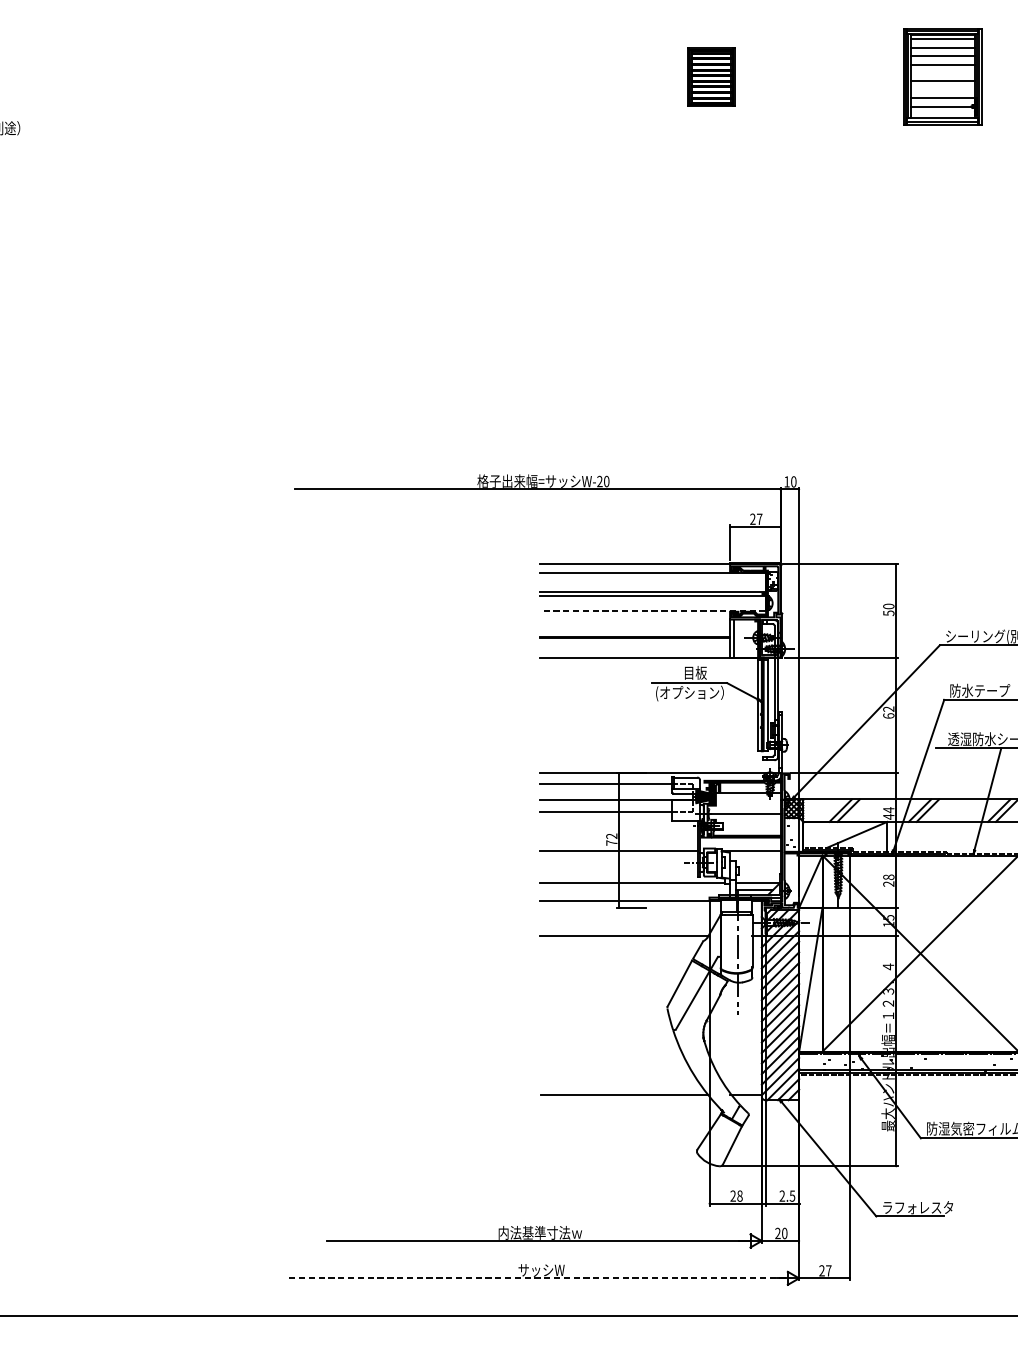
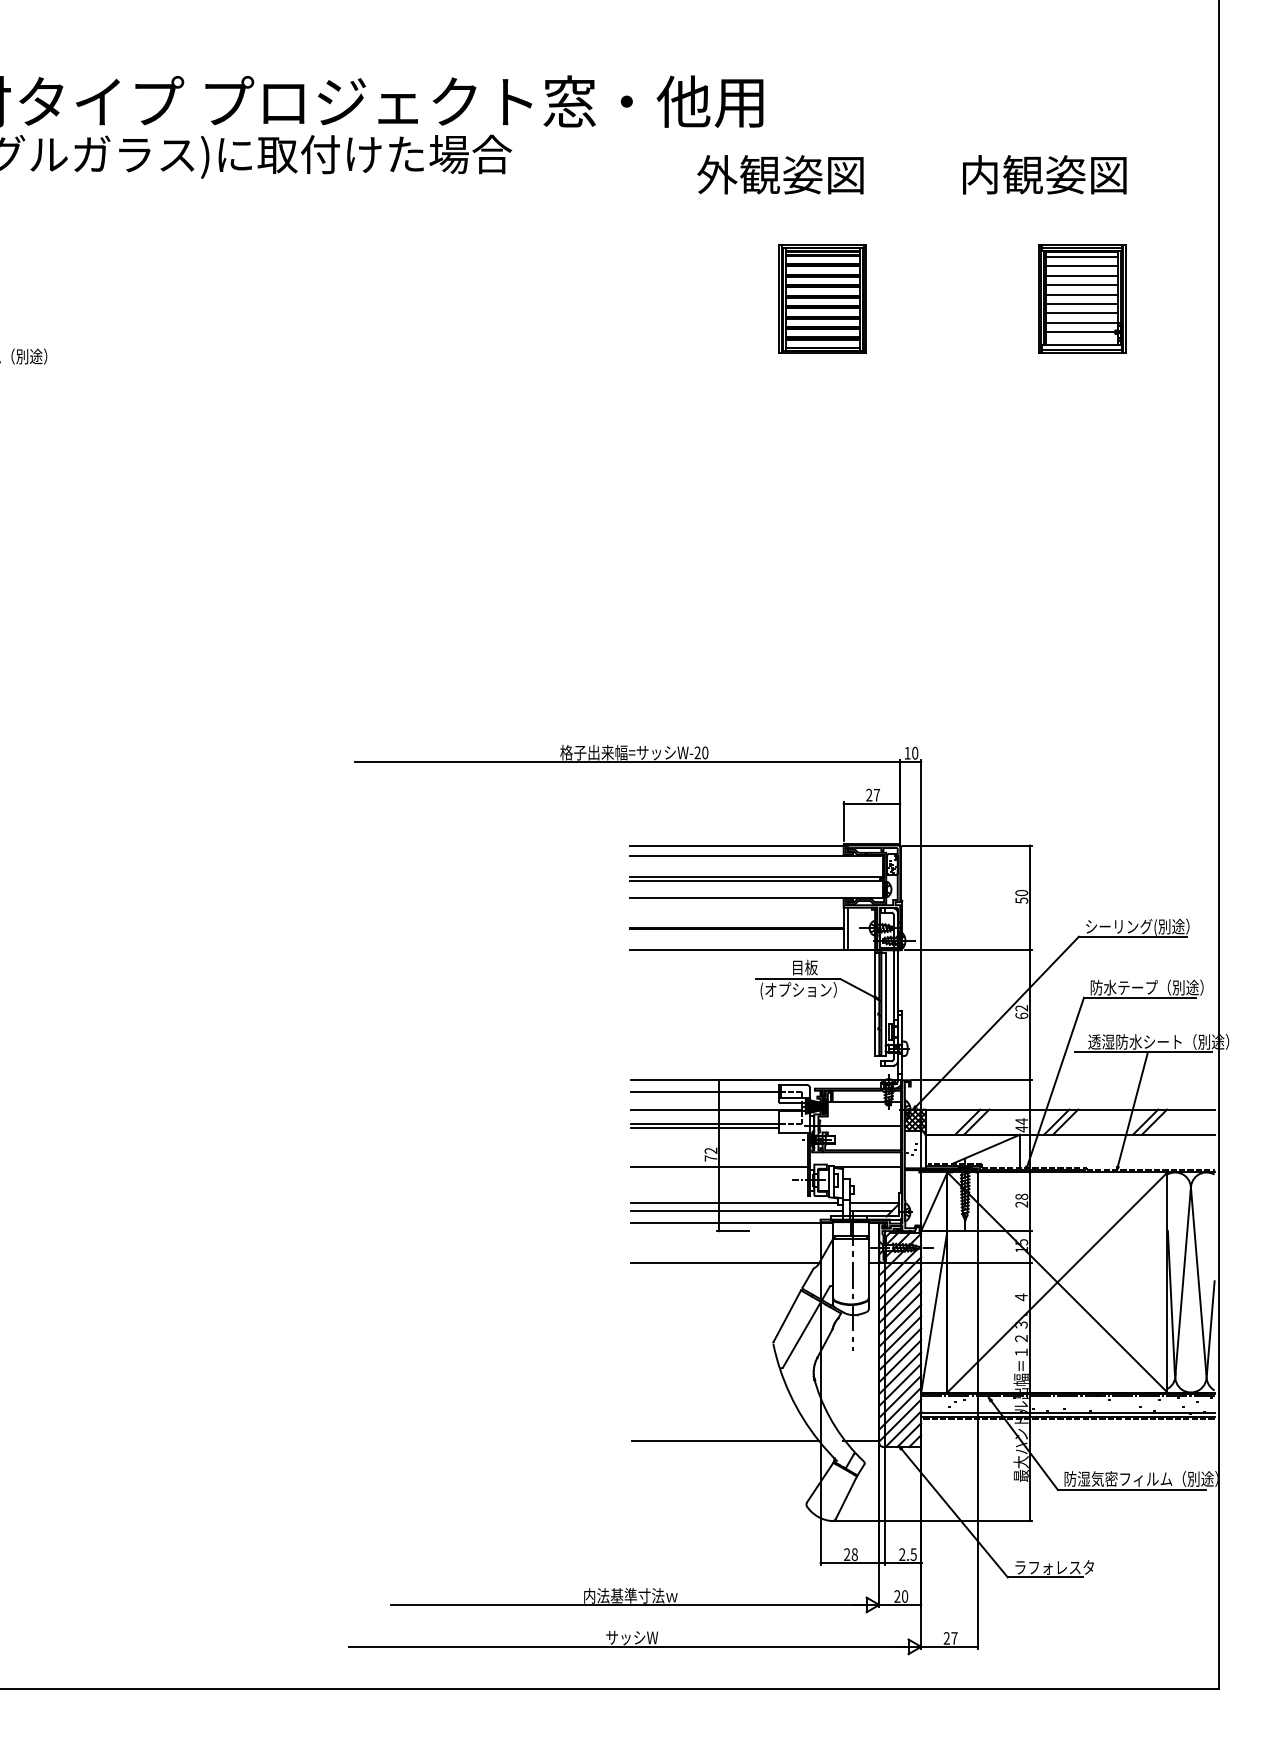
line: (942, 72) -> (1082, 294), added
part: (711, 76) -> (822, 298), size x1.67
line: (942, 89) -> (1082, 313), added
line: (652, 610) -> (756, 897), dashed -> solid
line: (606, 815) -> (704, 1127), added
line: (634, 890) -> (736, 1211), added
line: (537, 1278) -> (627, 1646), dashed -> solid

